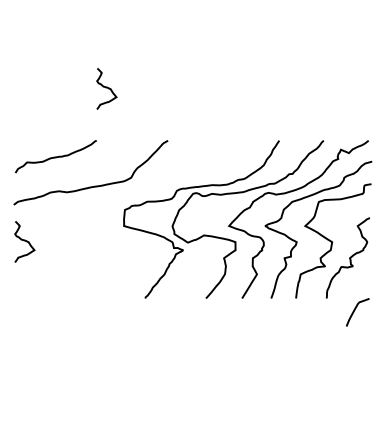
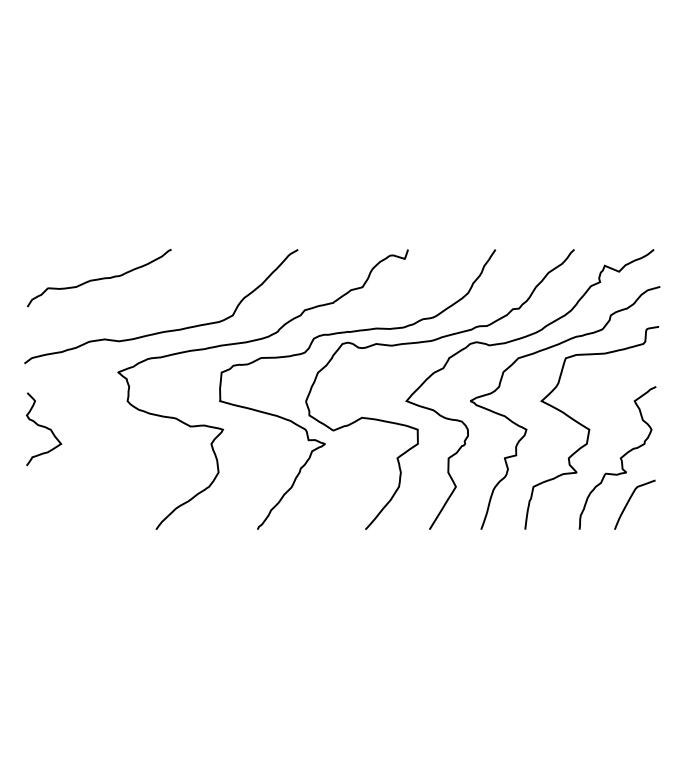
curve: (106, 88) -> (188, 157), removed
curve: (141, 193) -> (251, 343), added
curve: (355, 310) -> (630, 501), moved

